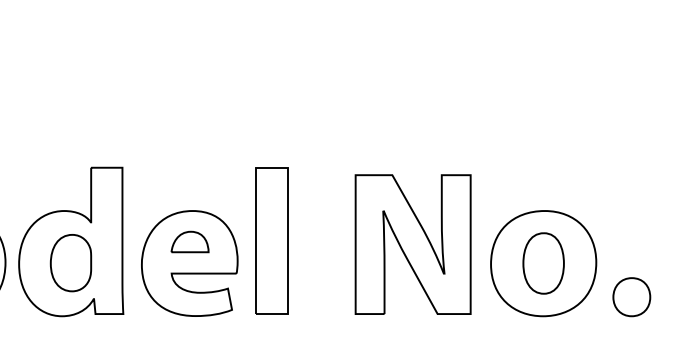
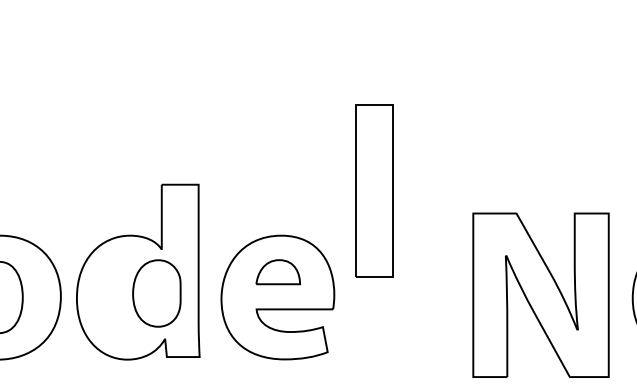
part: (271, 240) -> (374, 190), moved
part: (412, 244) -> (540, 295), moved
part: (70, 263) -> (156, 293), moved

